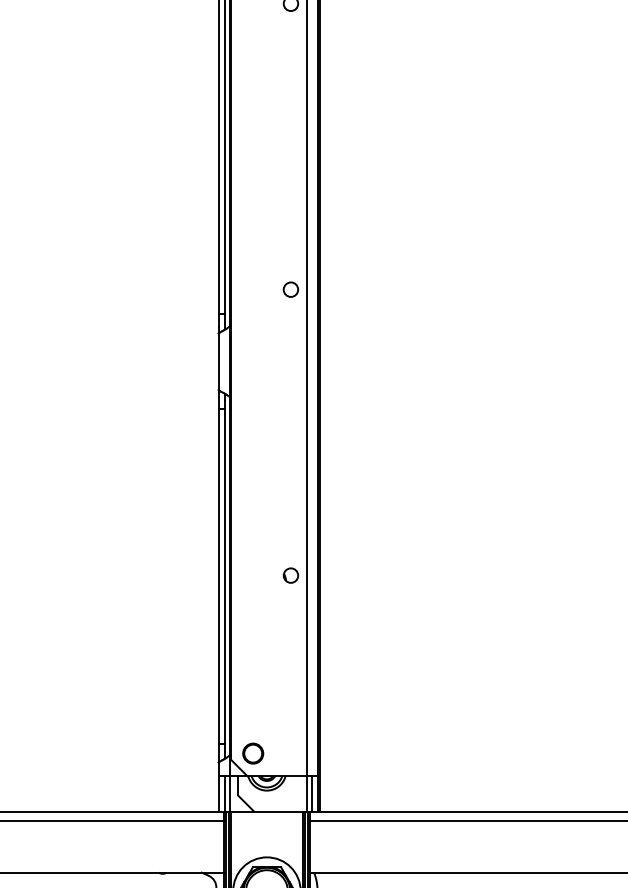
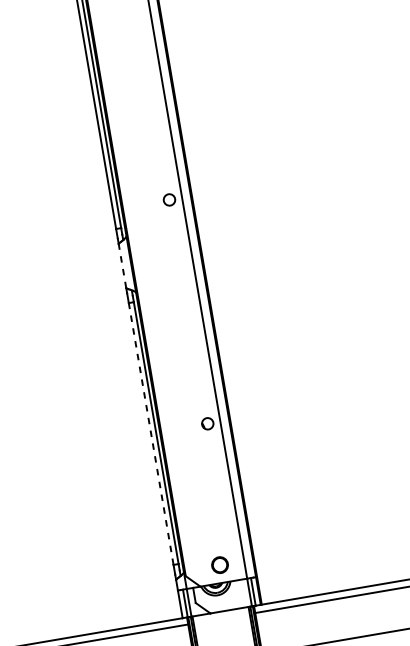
line: (218, 361) -> (122, 265), solid -> dashed
line: (218, 575) -> (151, 433), solid -> dashed
circle: (253, 753) -> (220, 565), moved

